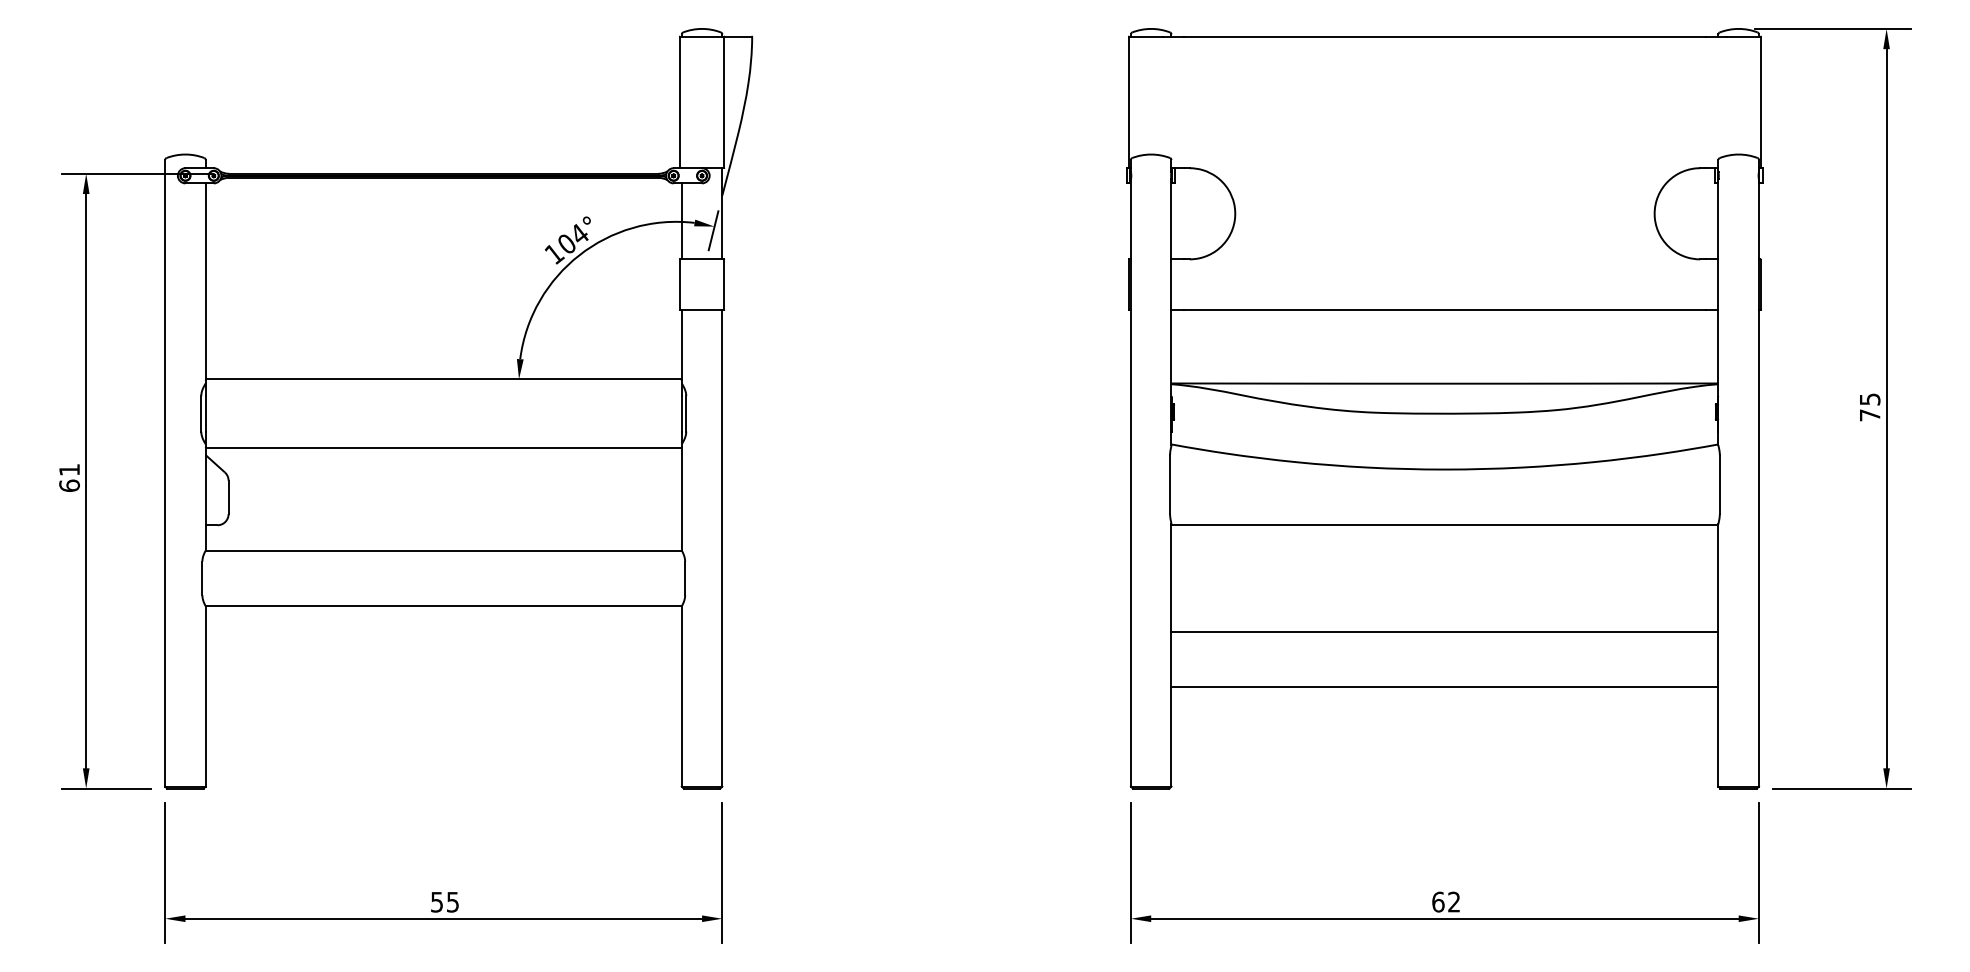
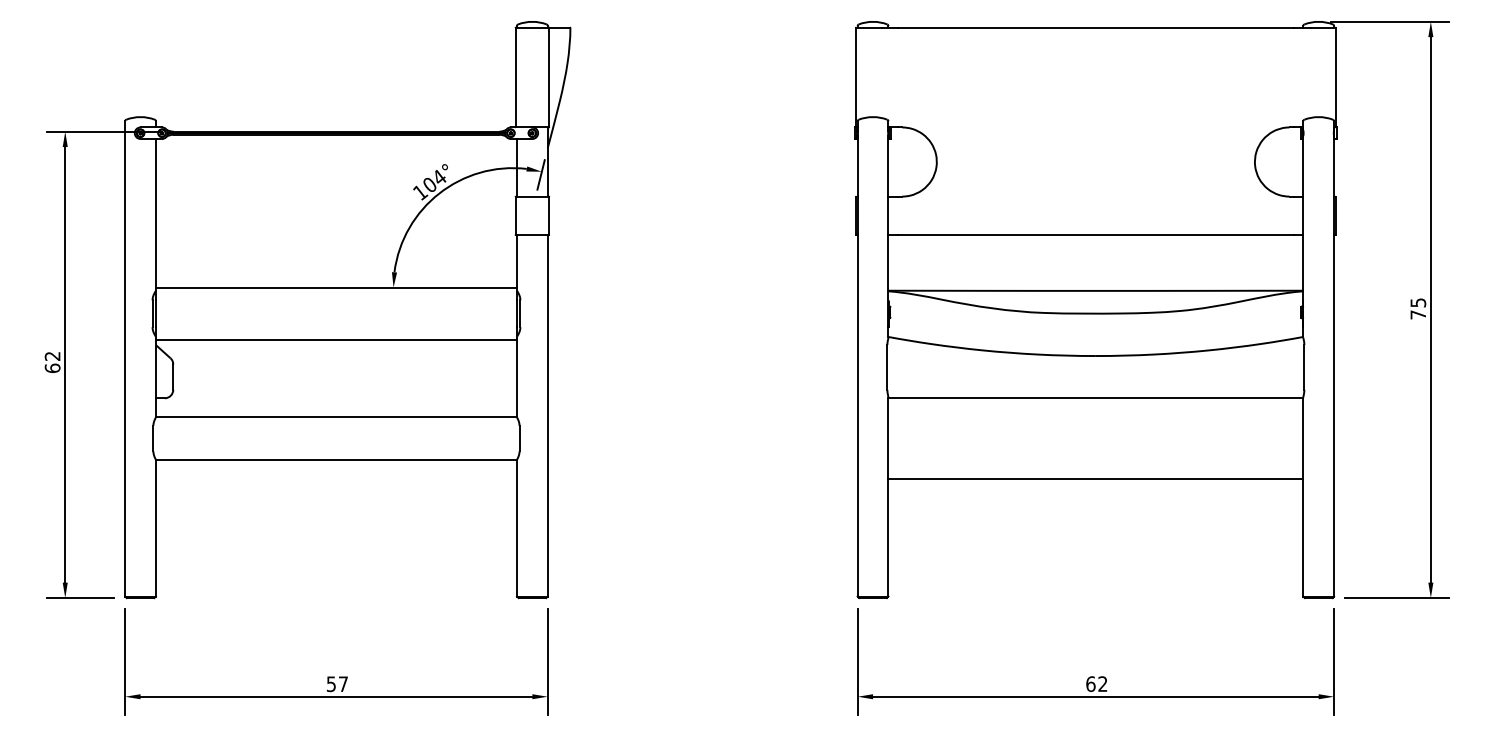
text: (69, 469) -> (52, 355), 61 -> 62
line: (1444, 687) -> (1095, 521), removed
text: (452, 902) -> (343, 684), 55 -> 57

